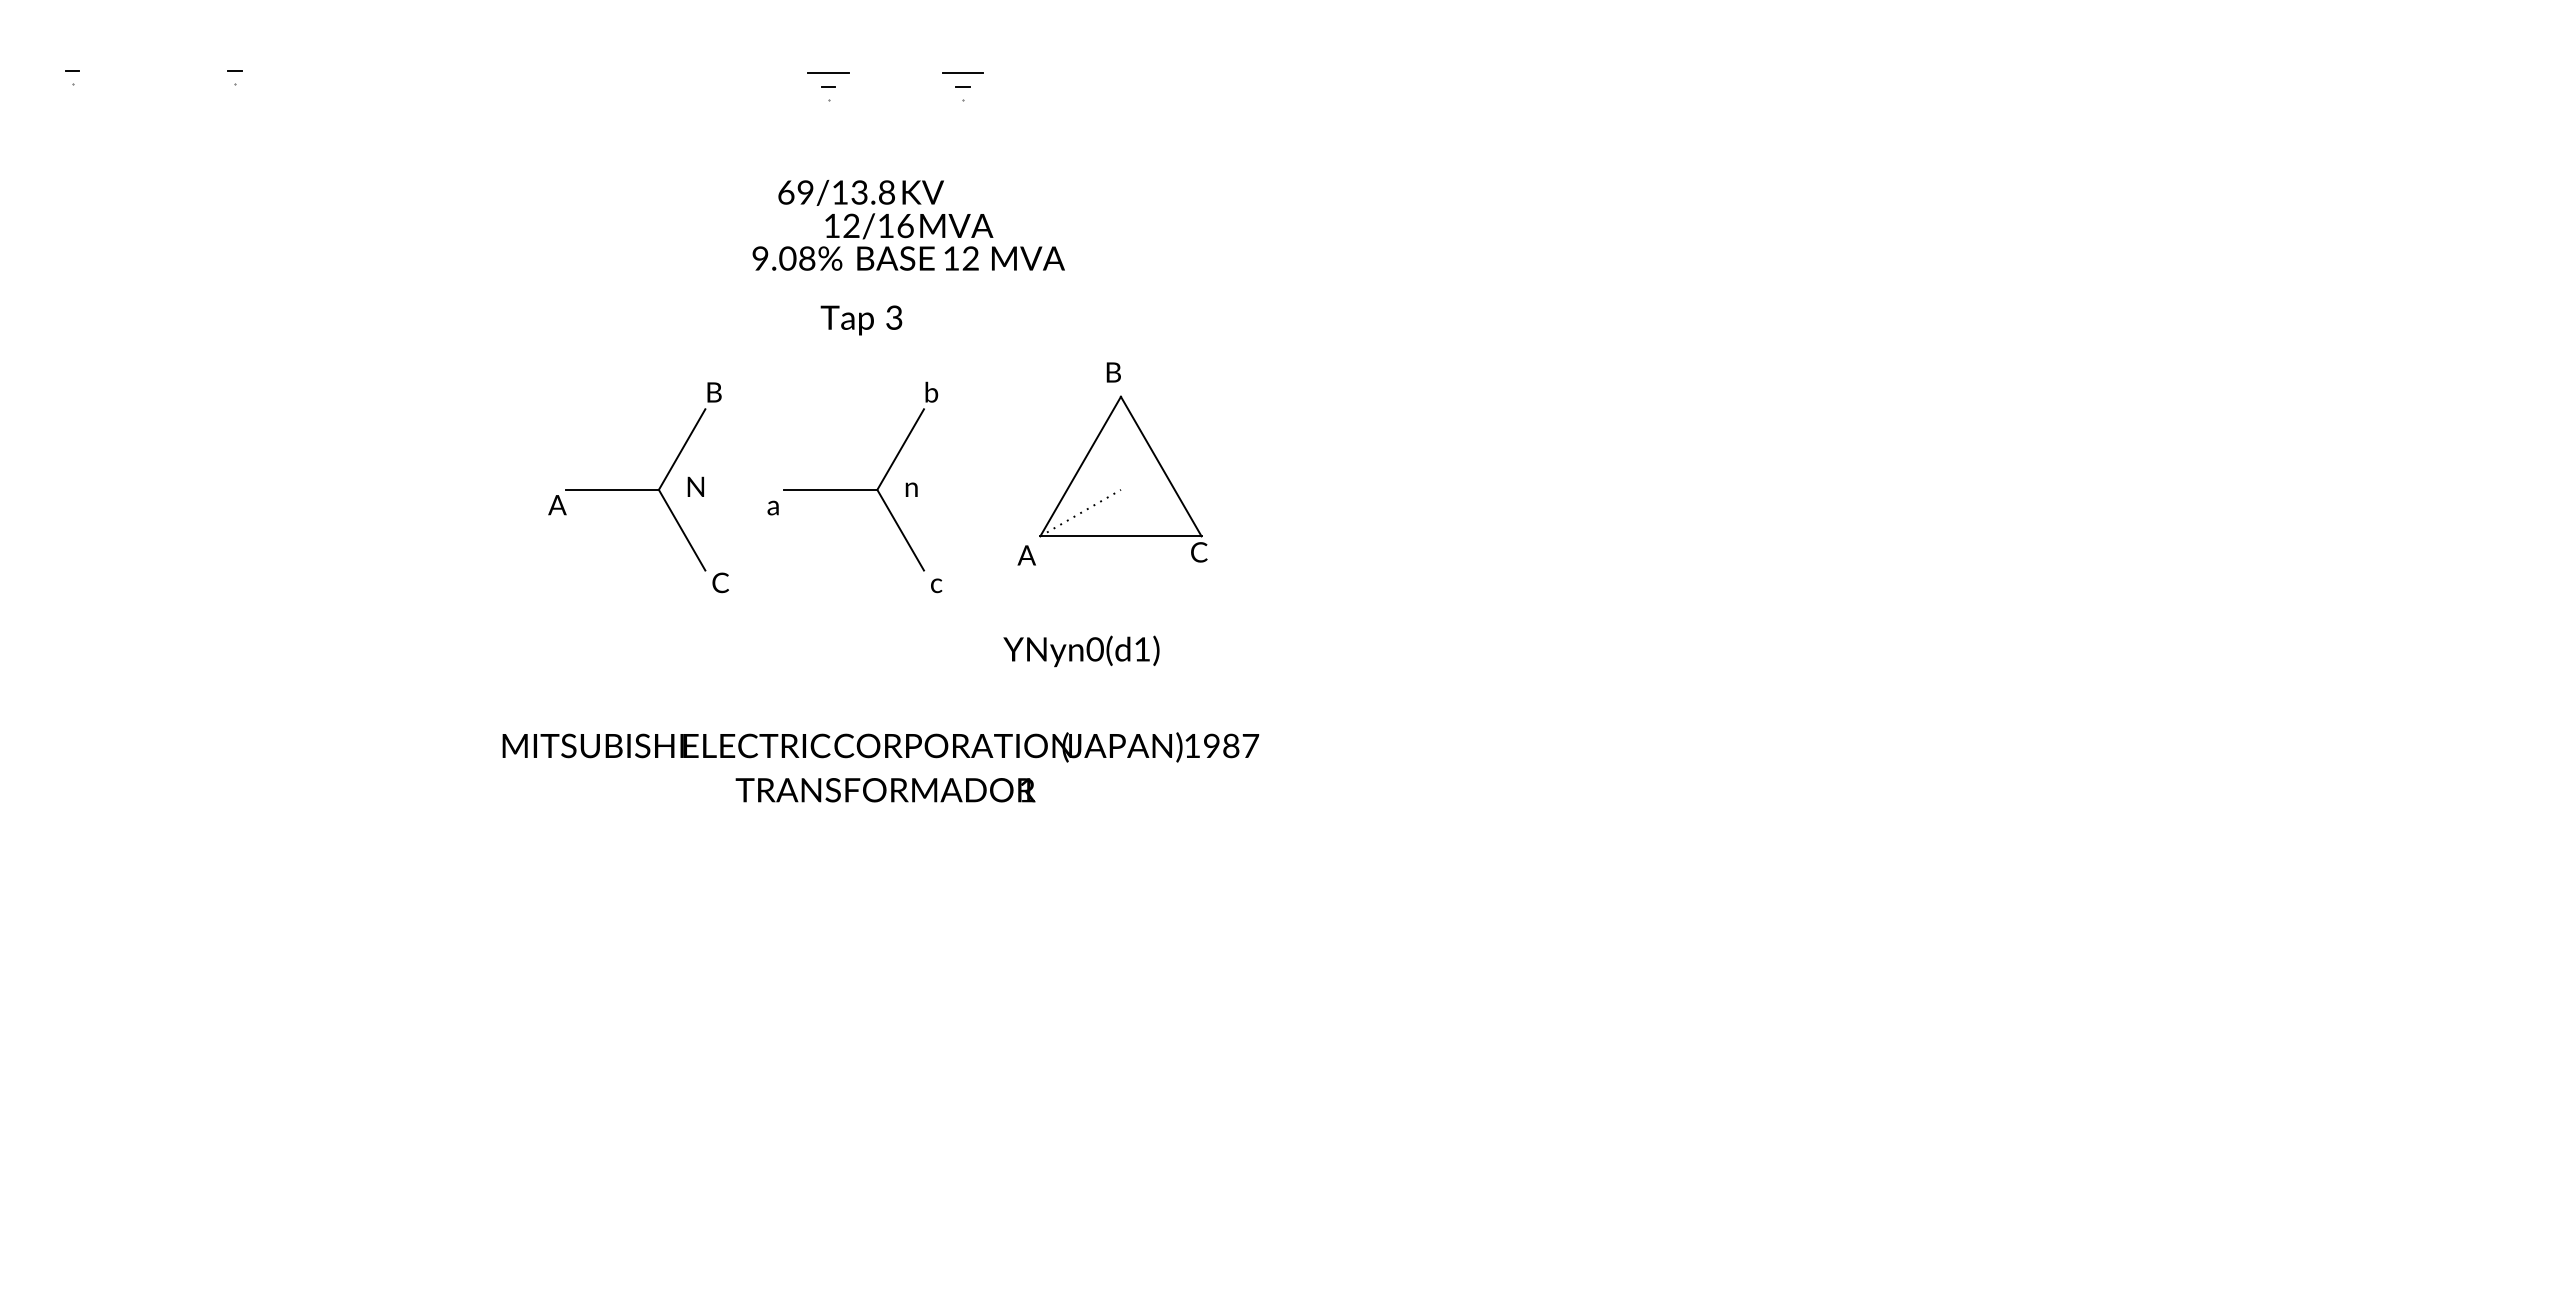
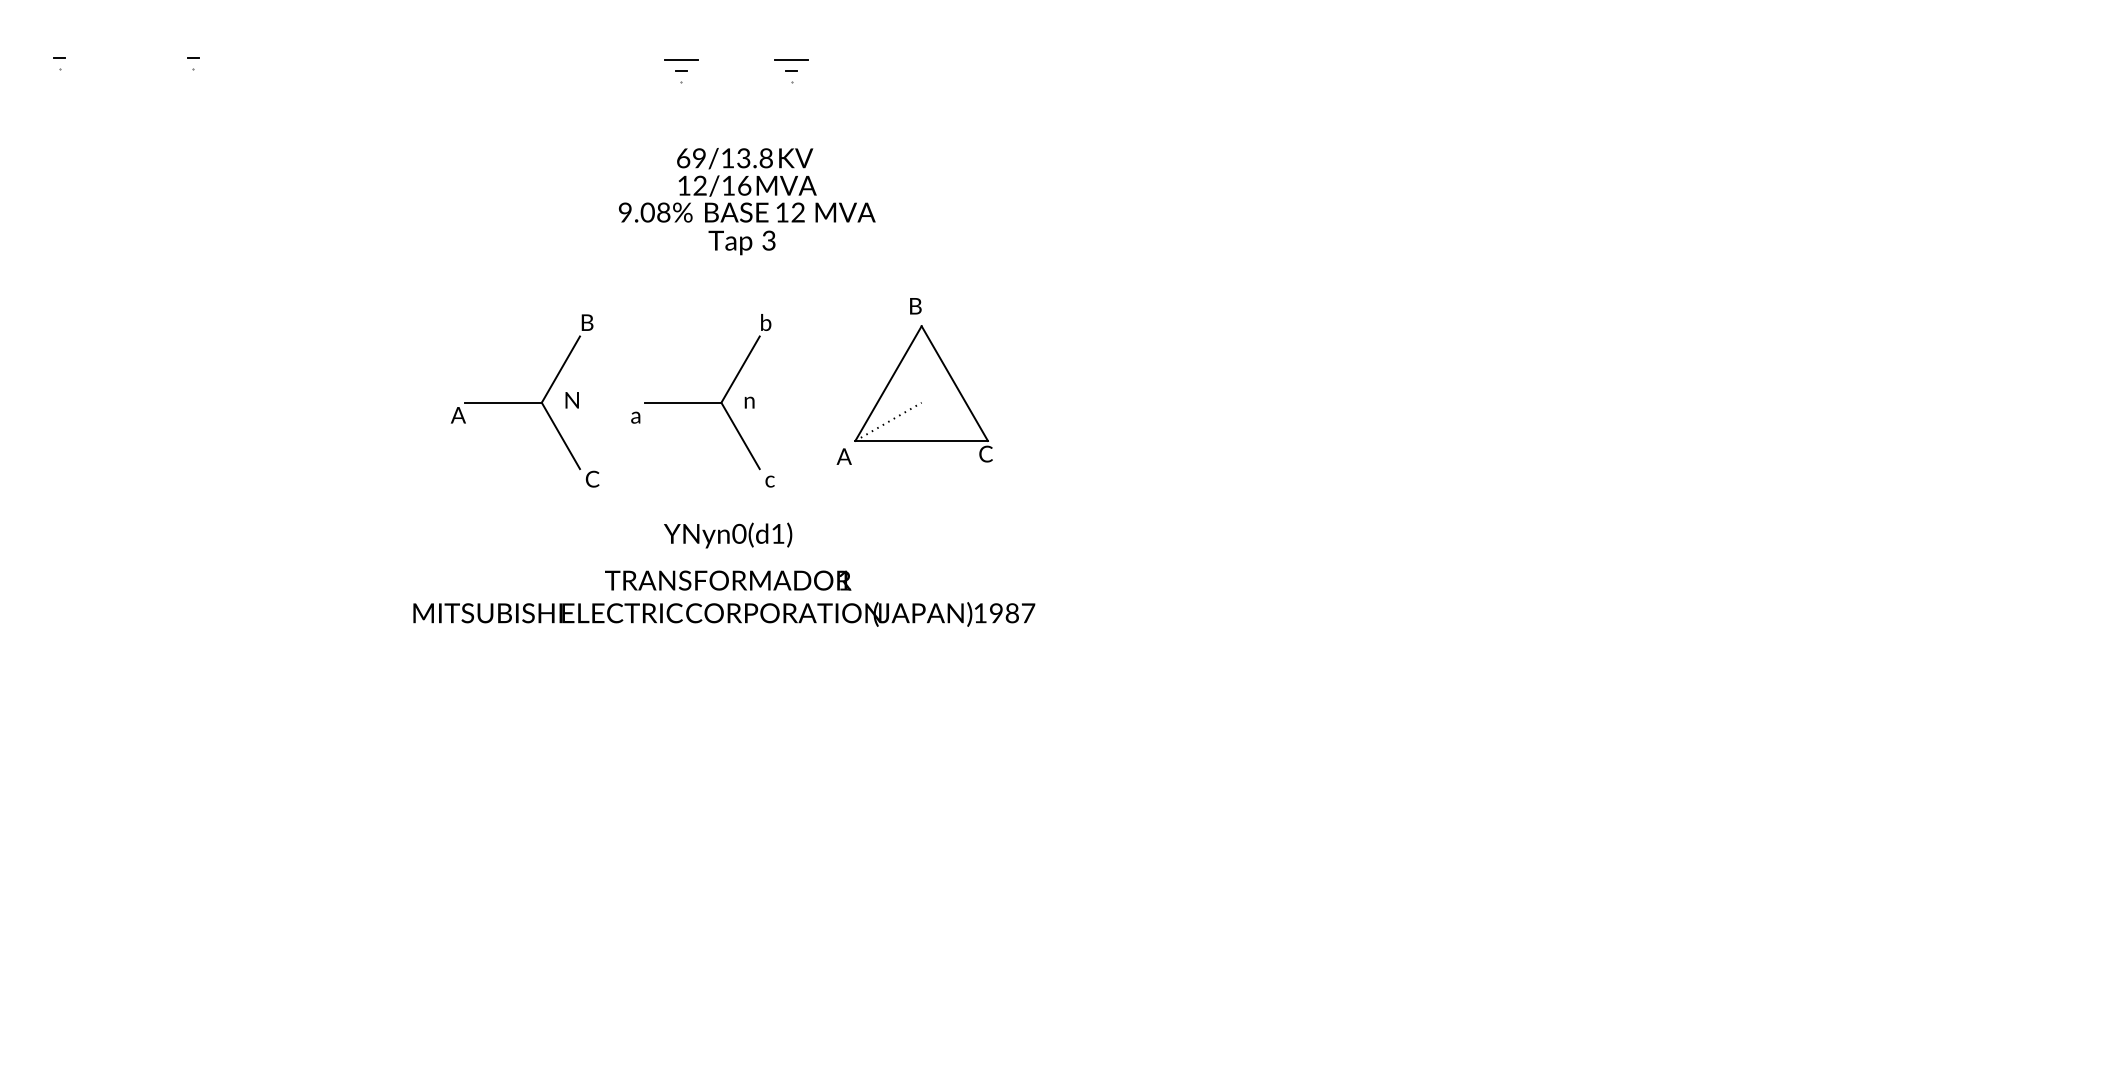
text: (860, 192) -> (744, 158), moved
text: (861, 320) -> (742, 242), moved
text: (1081, 651) -> (728, 535), moved
text: (885, 790) -> (728, 580), moved

